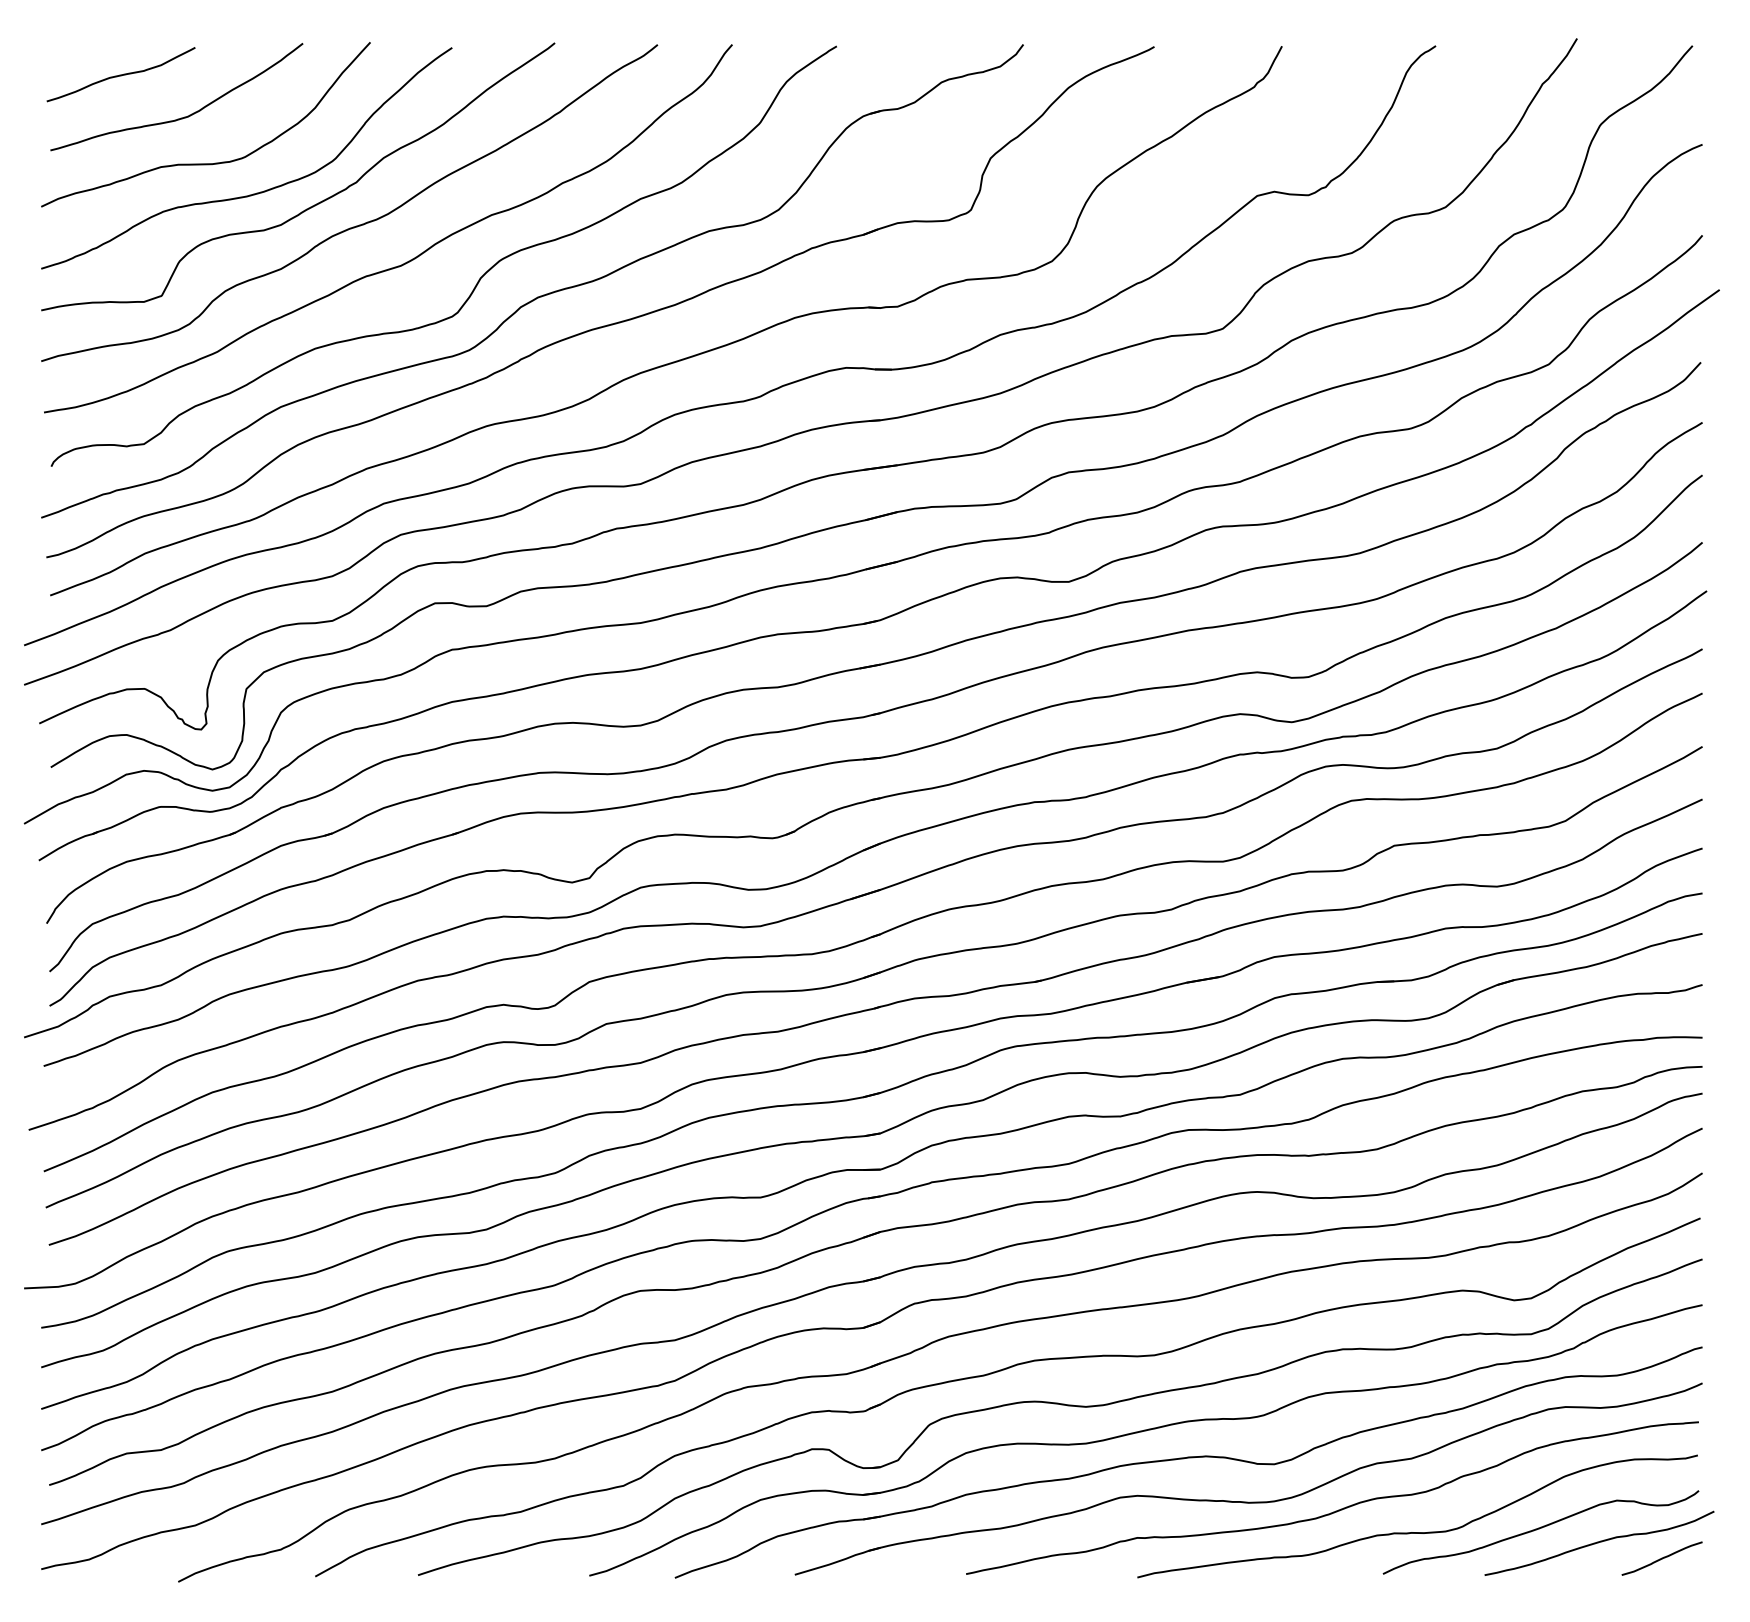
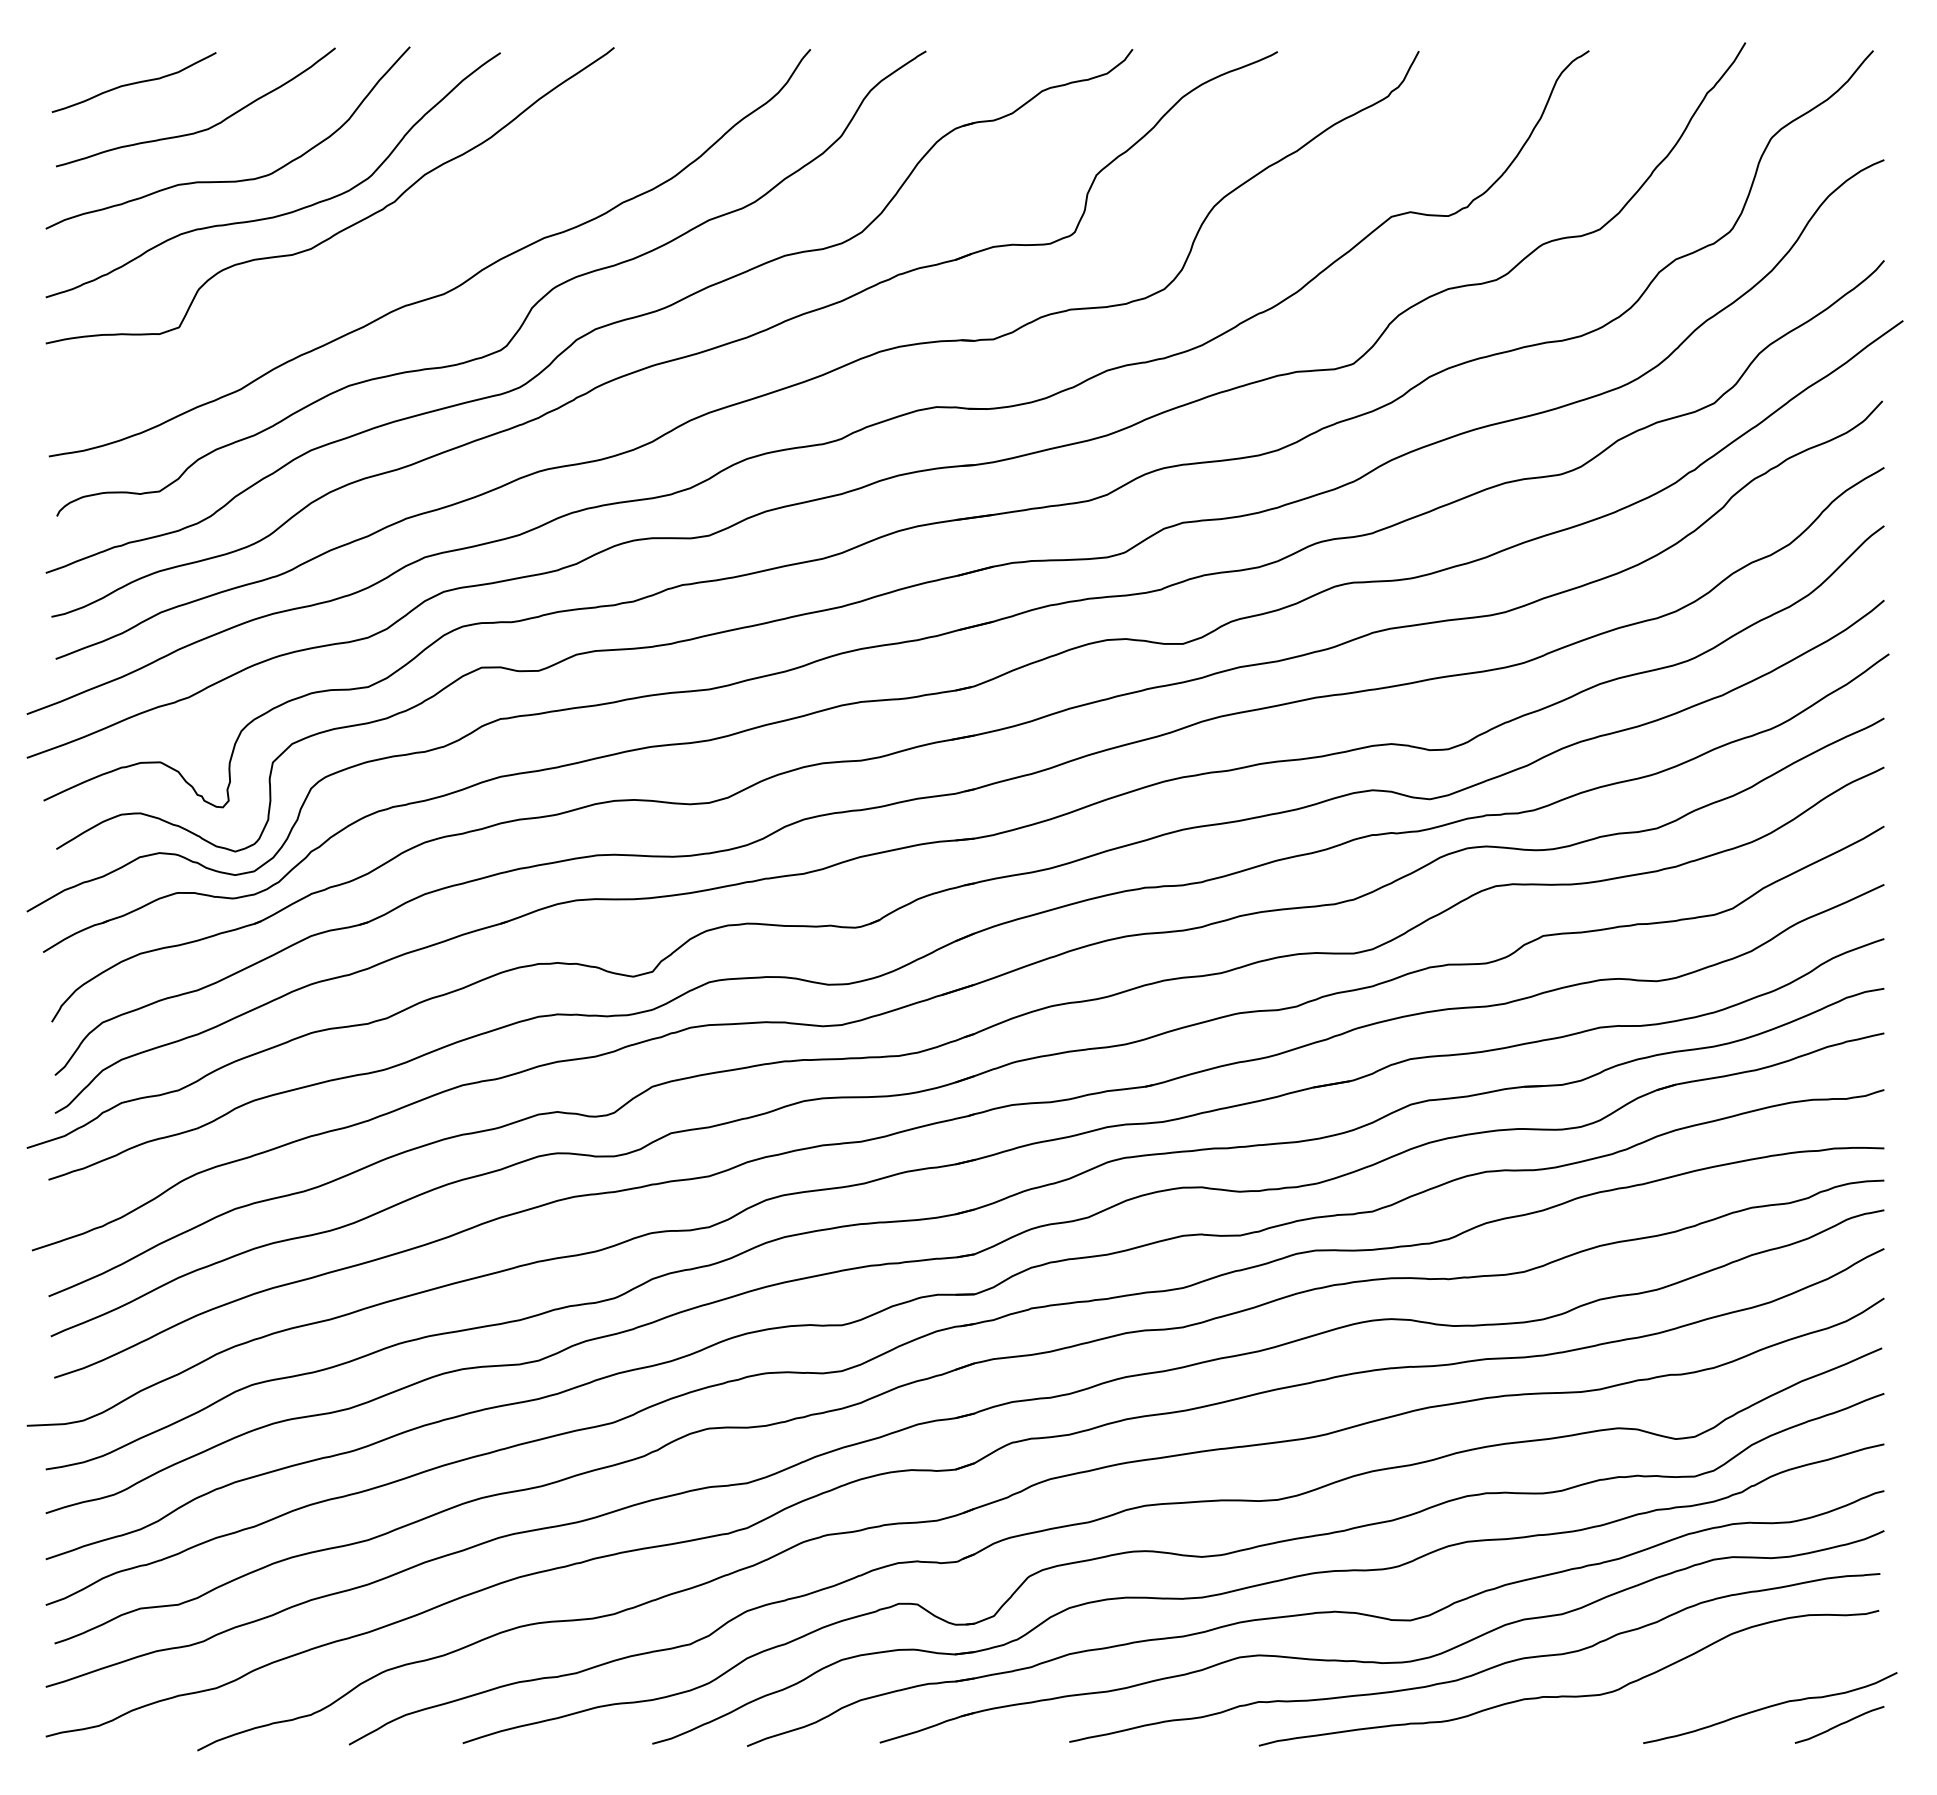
curve: (356, 225) -> (394, 249), removed
curve: (1540, 1529) -> (1704, 1692), removed

